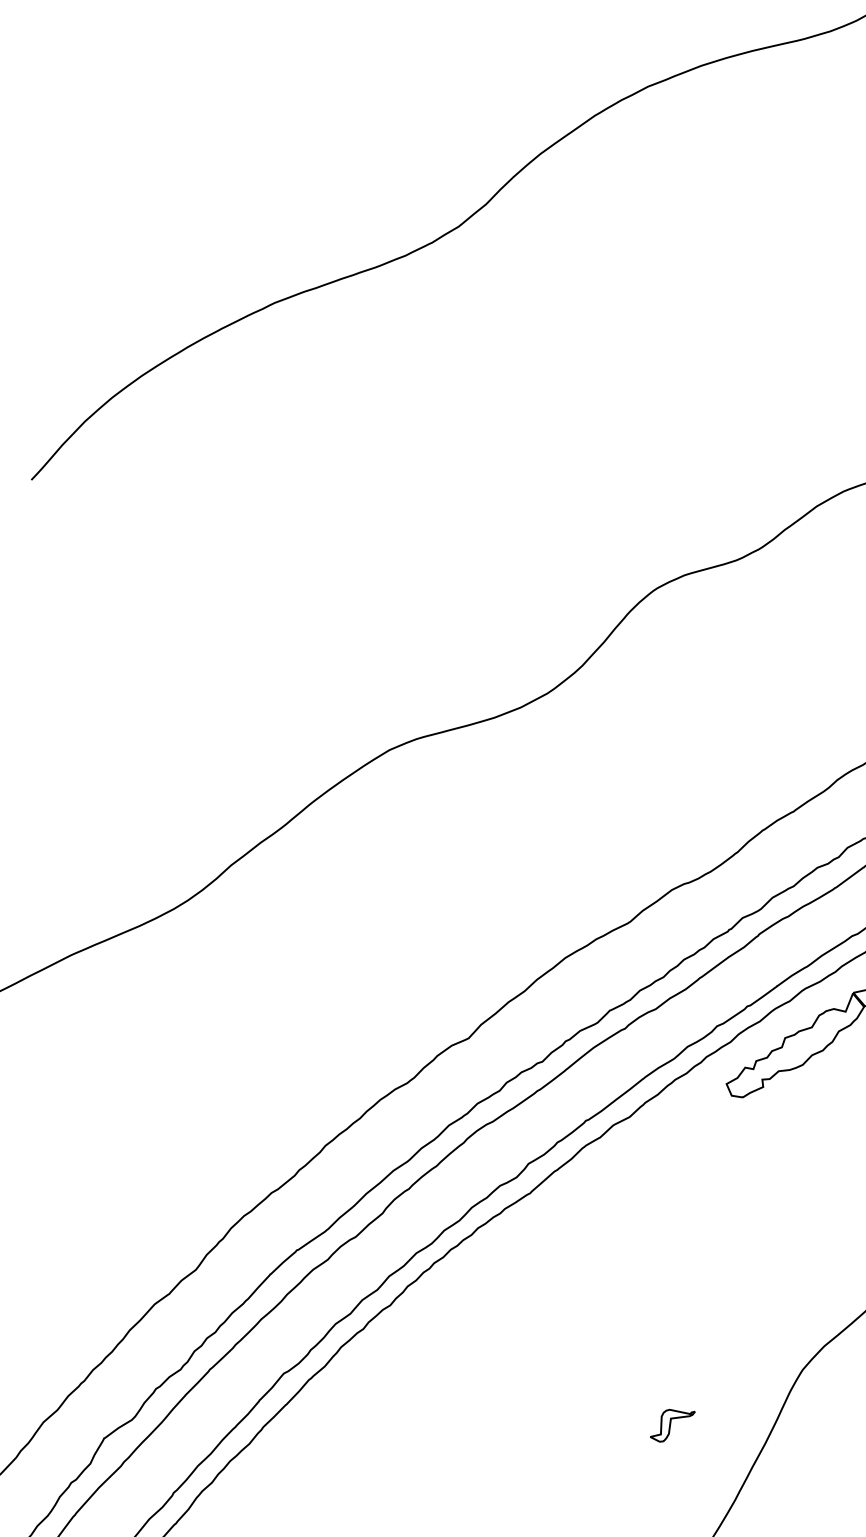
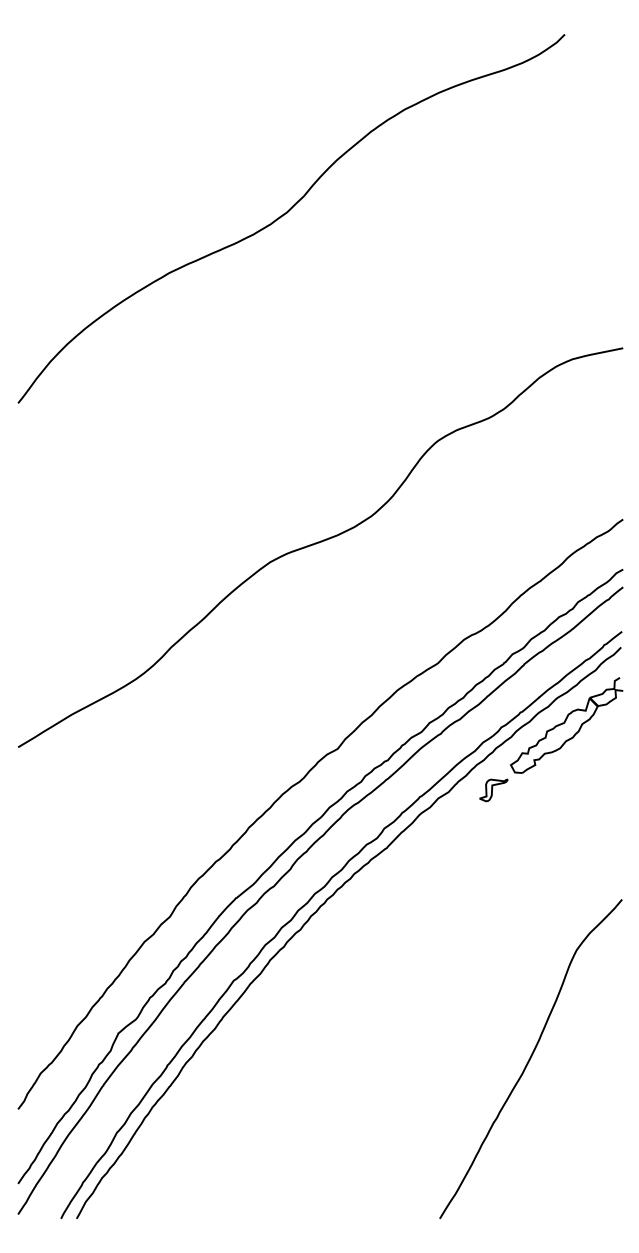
part: (672, 1426) -> (493, 790), moved

